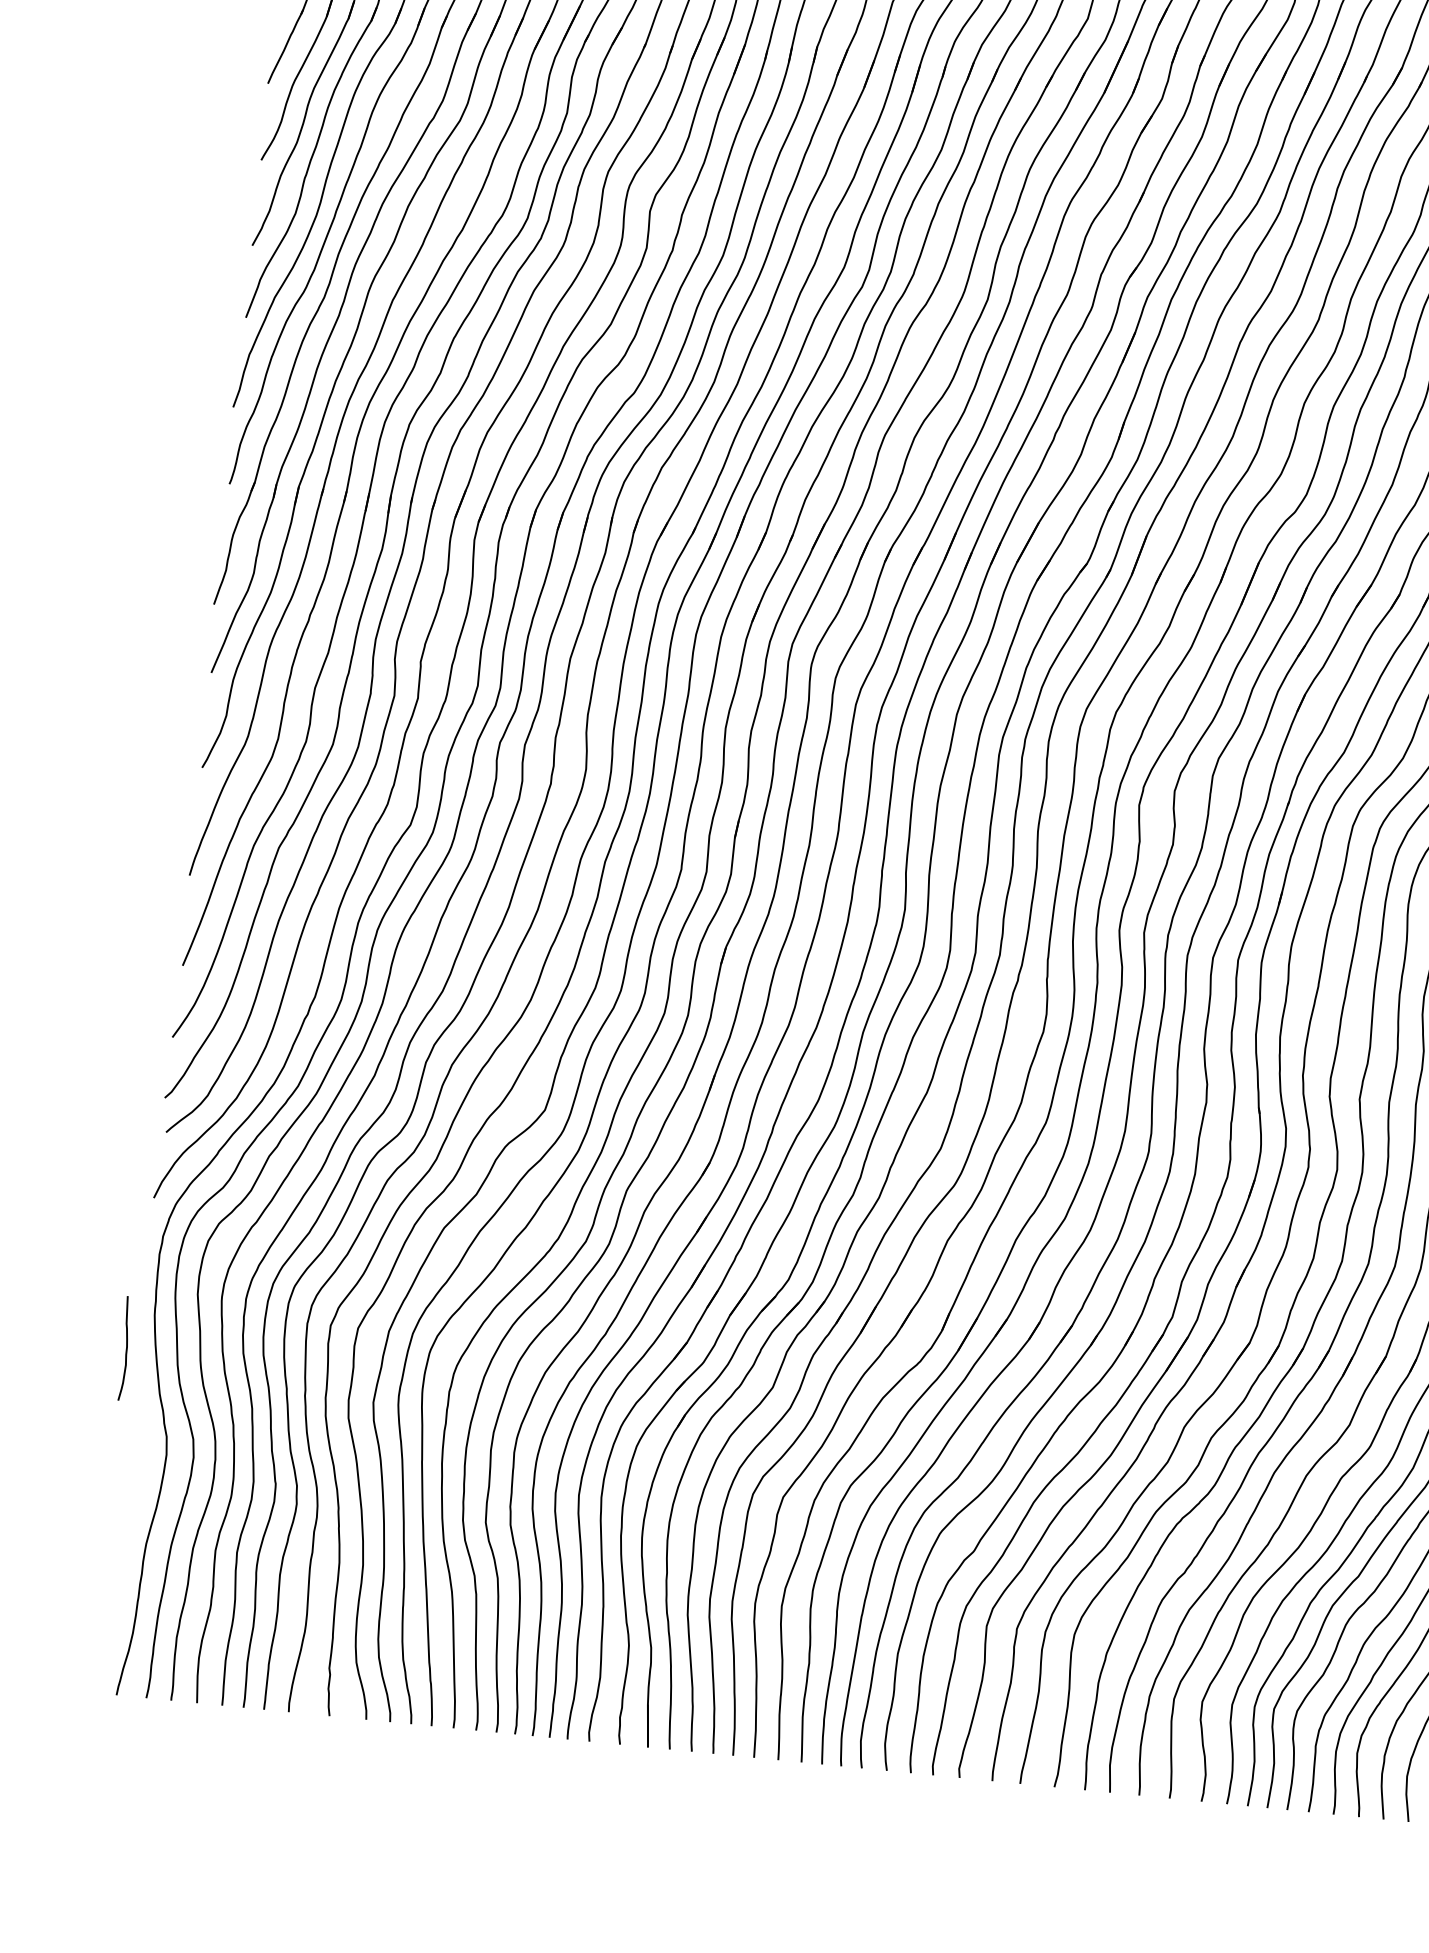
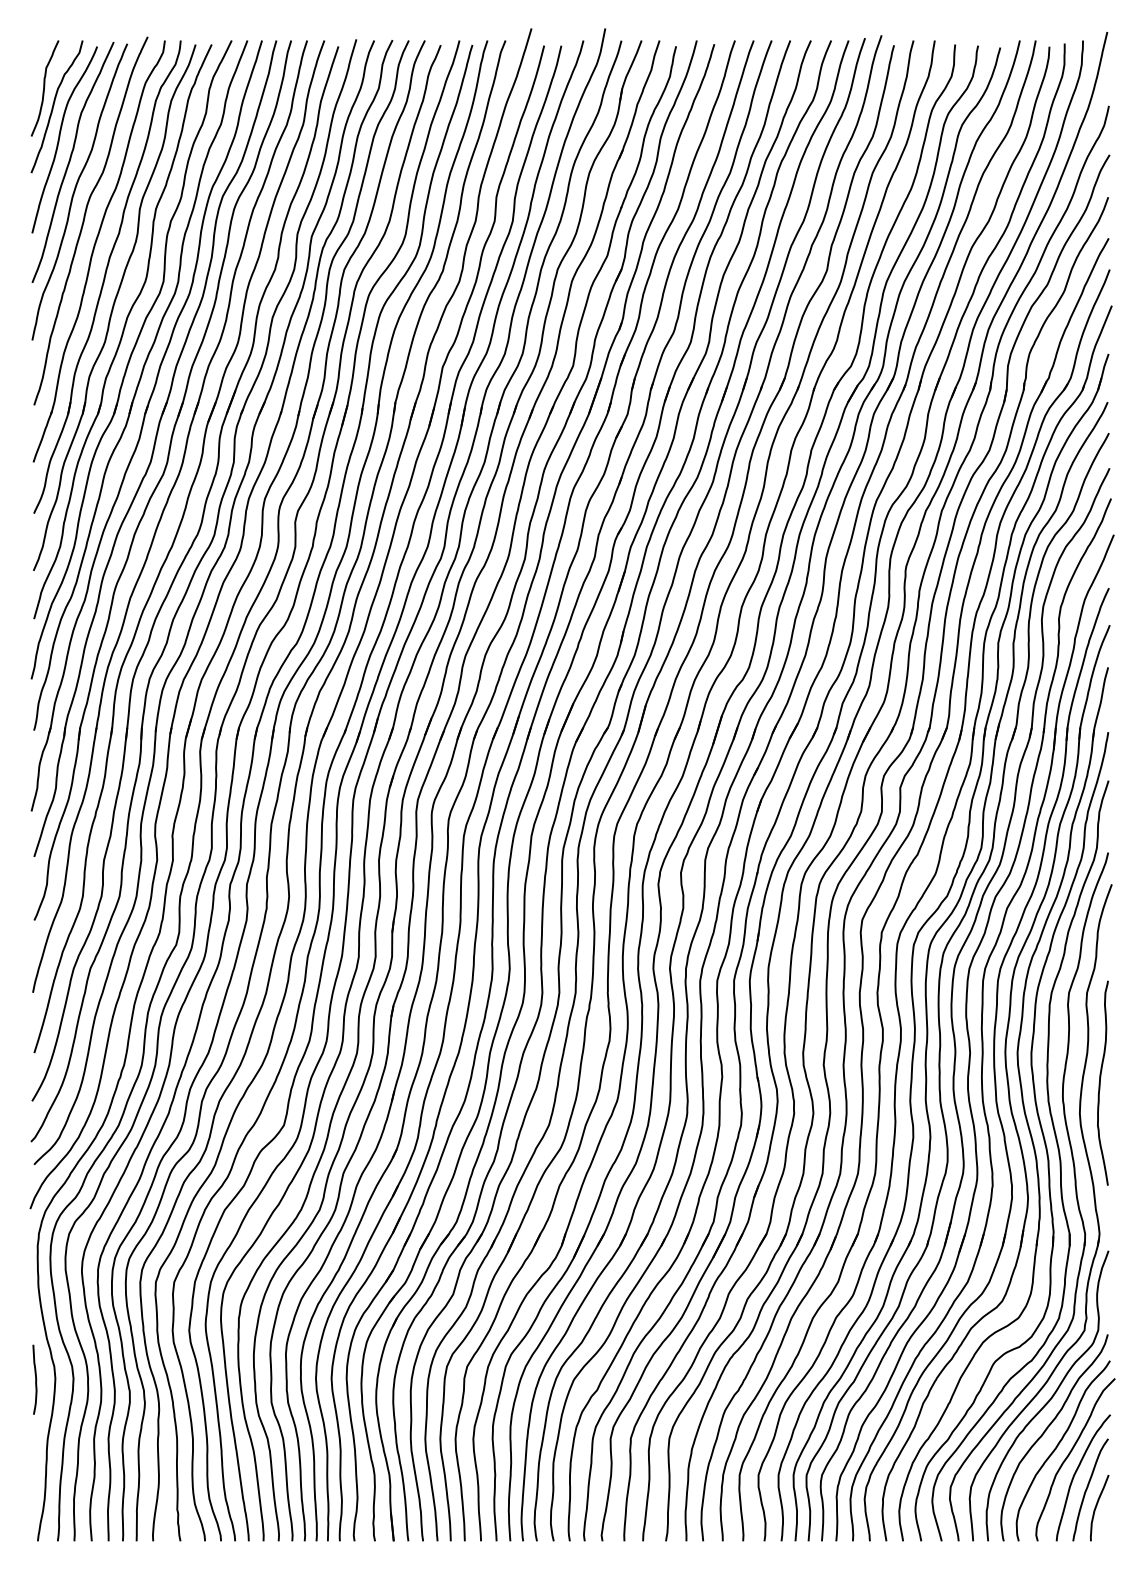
curve: (125, 1348) -> (35, 1379), moved

